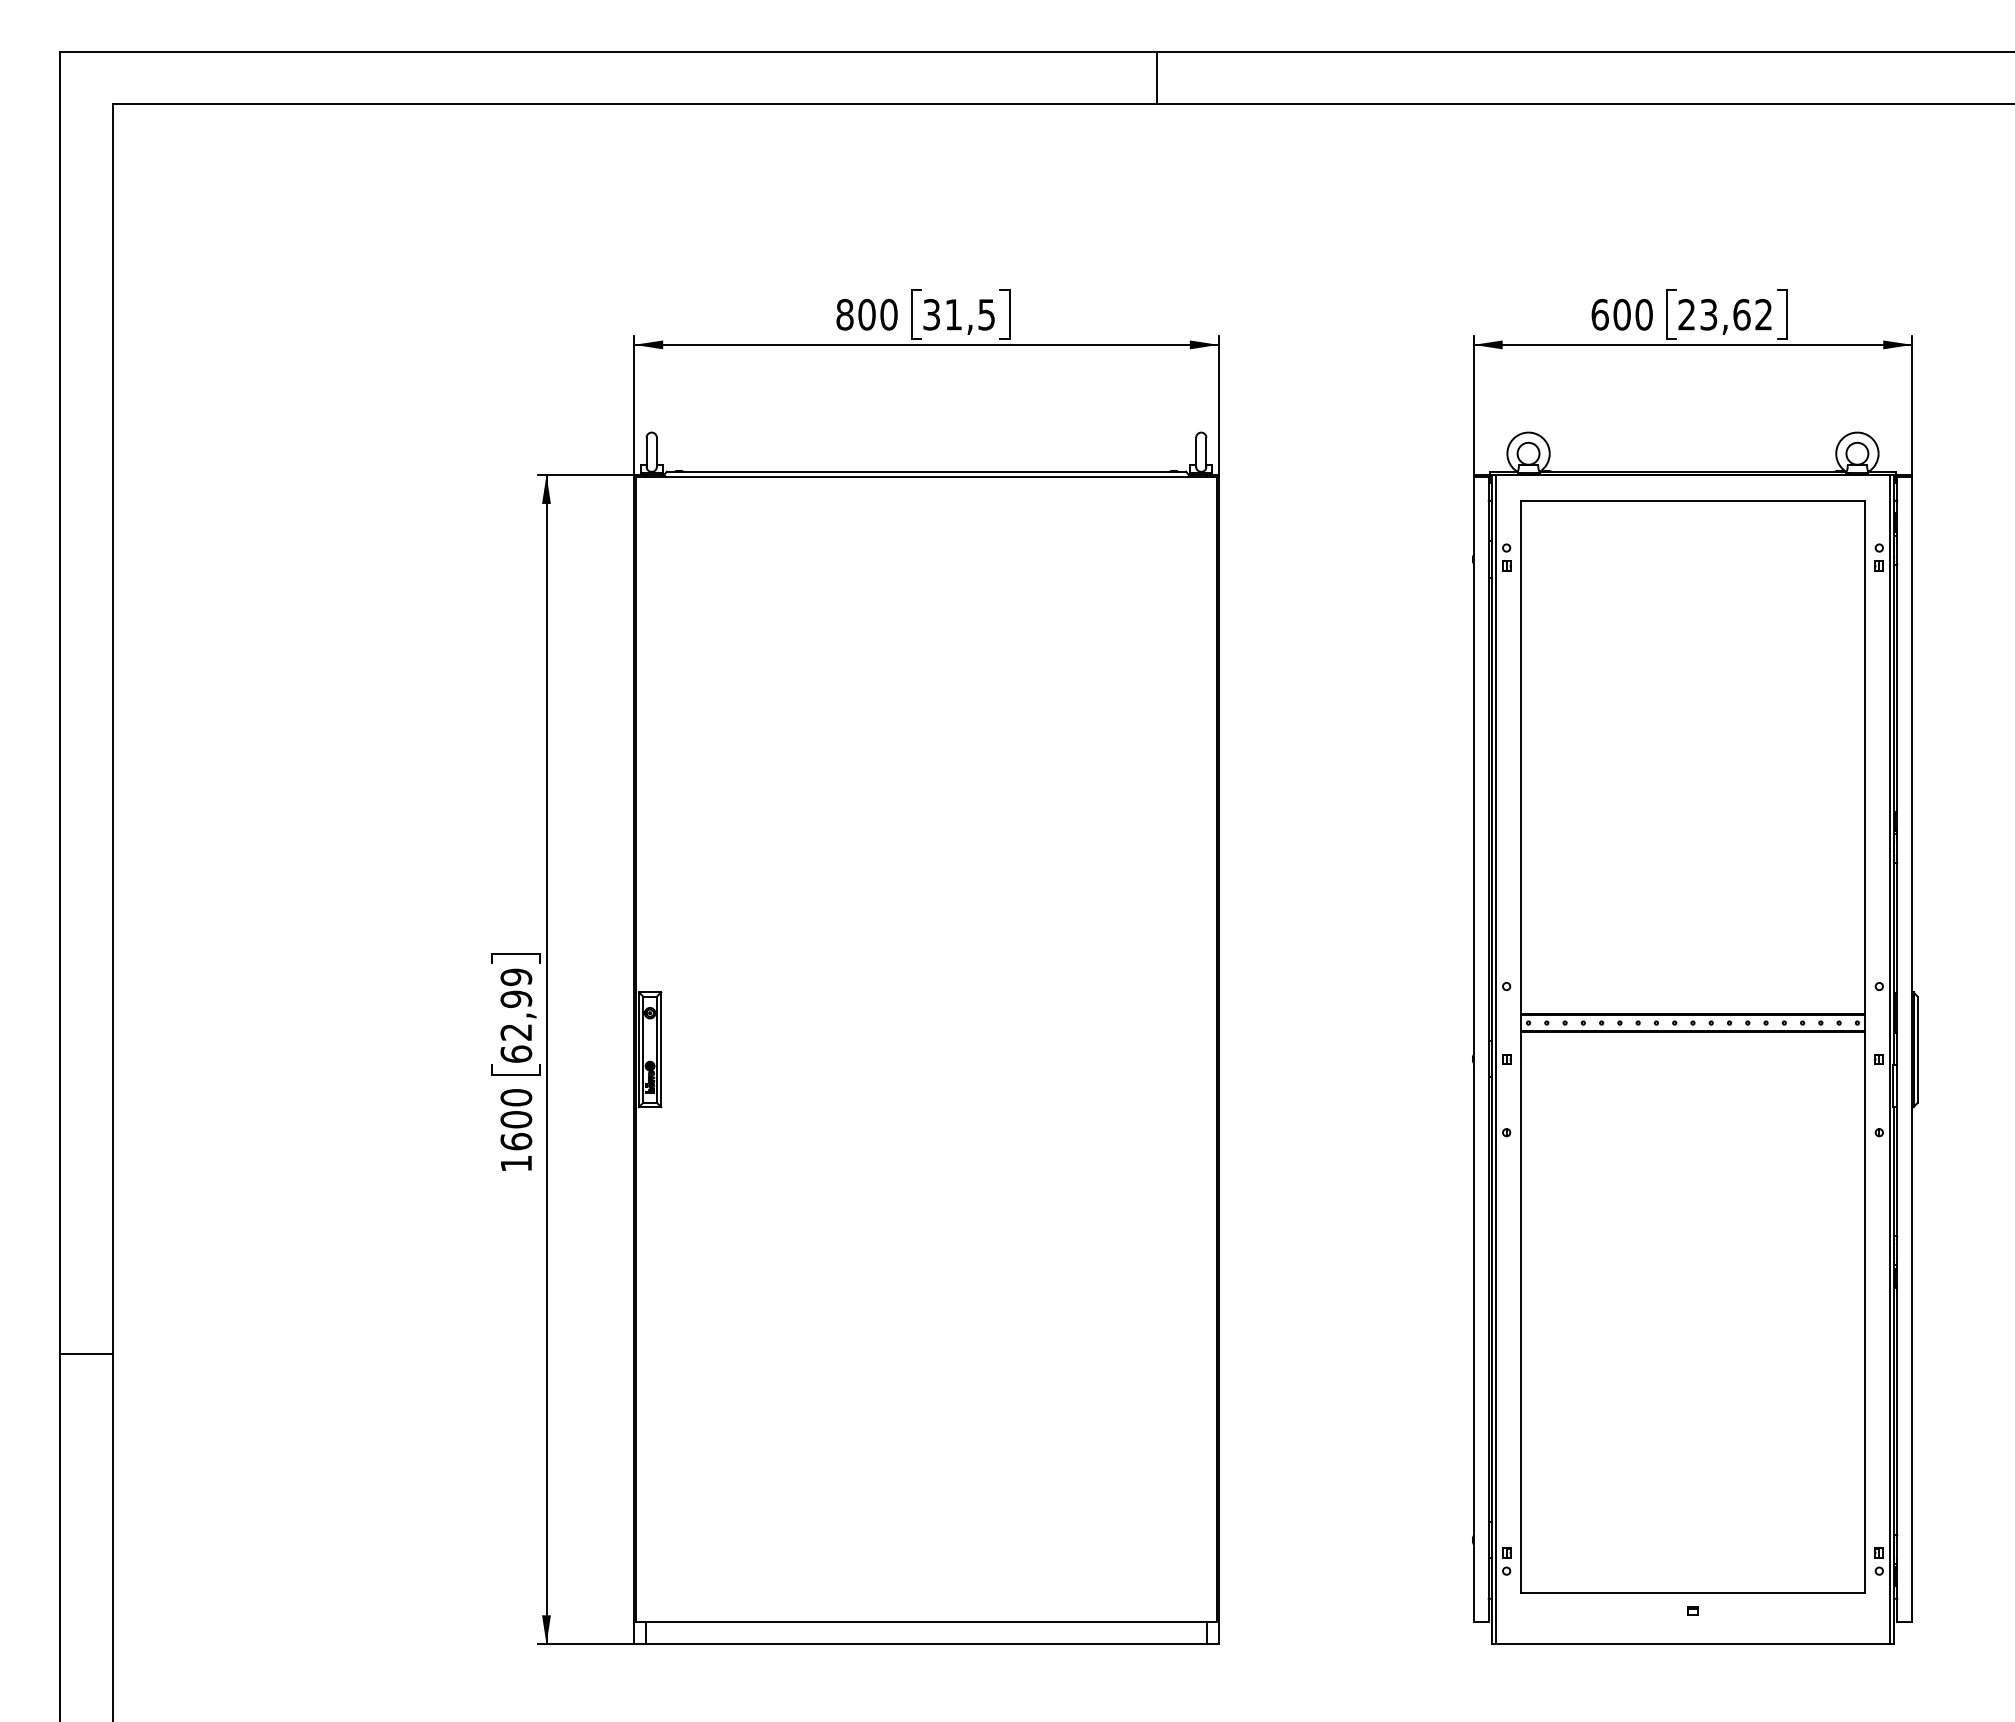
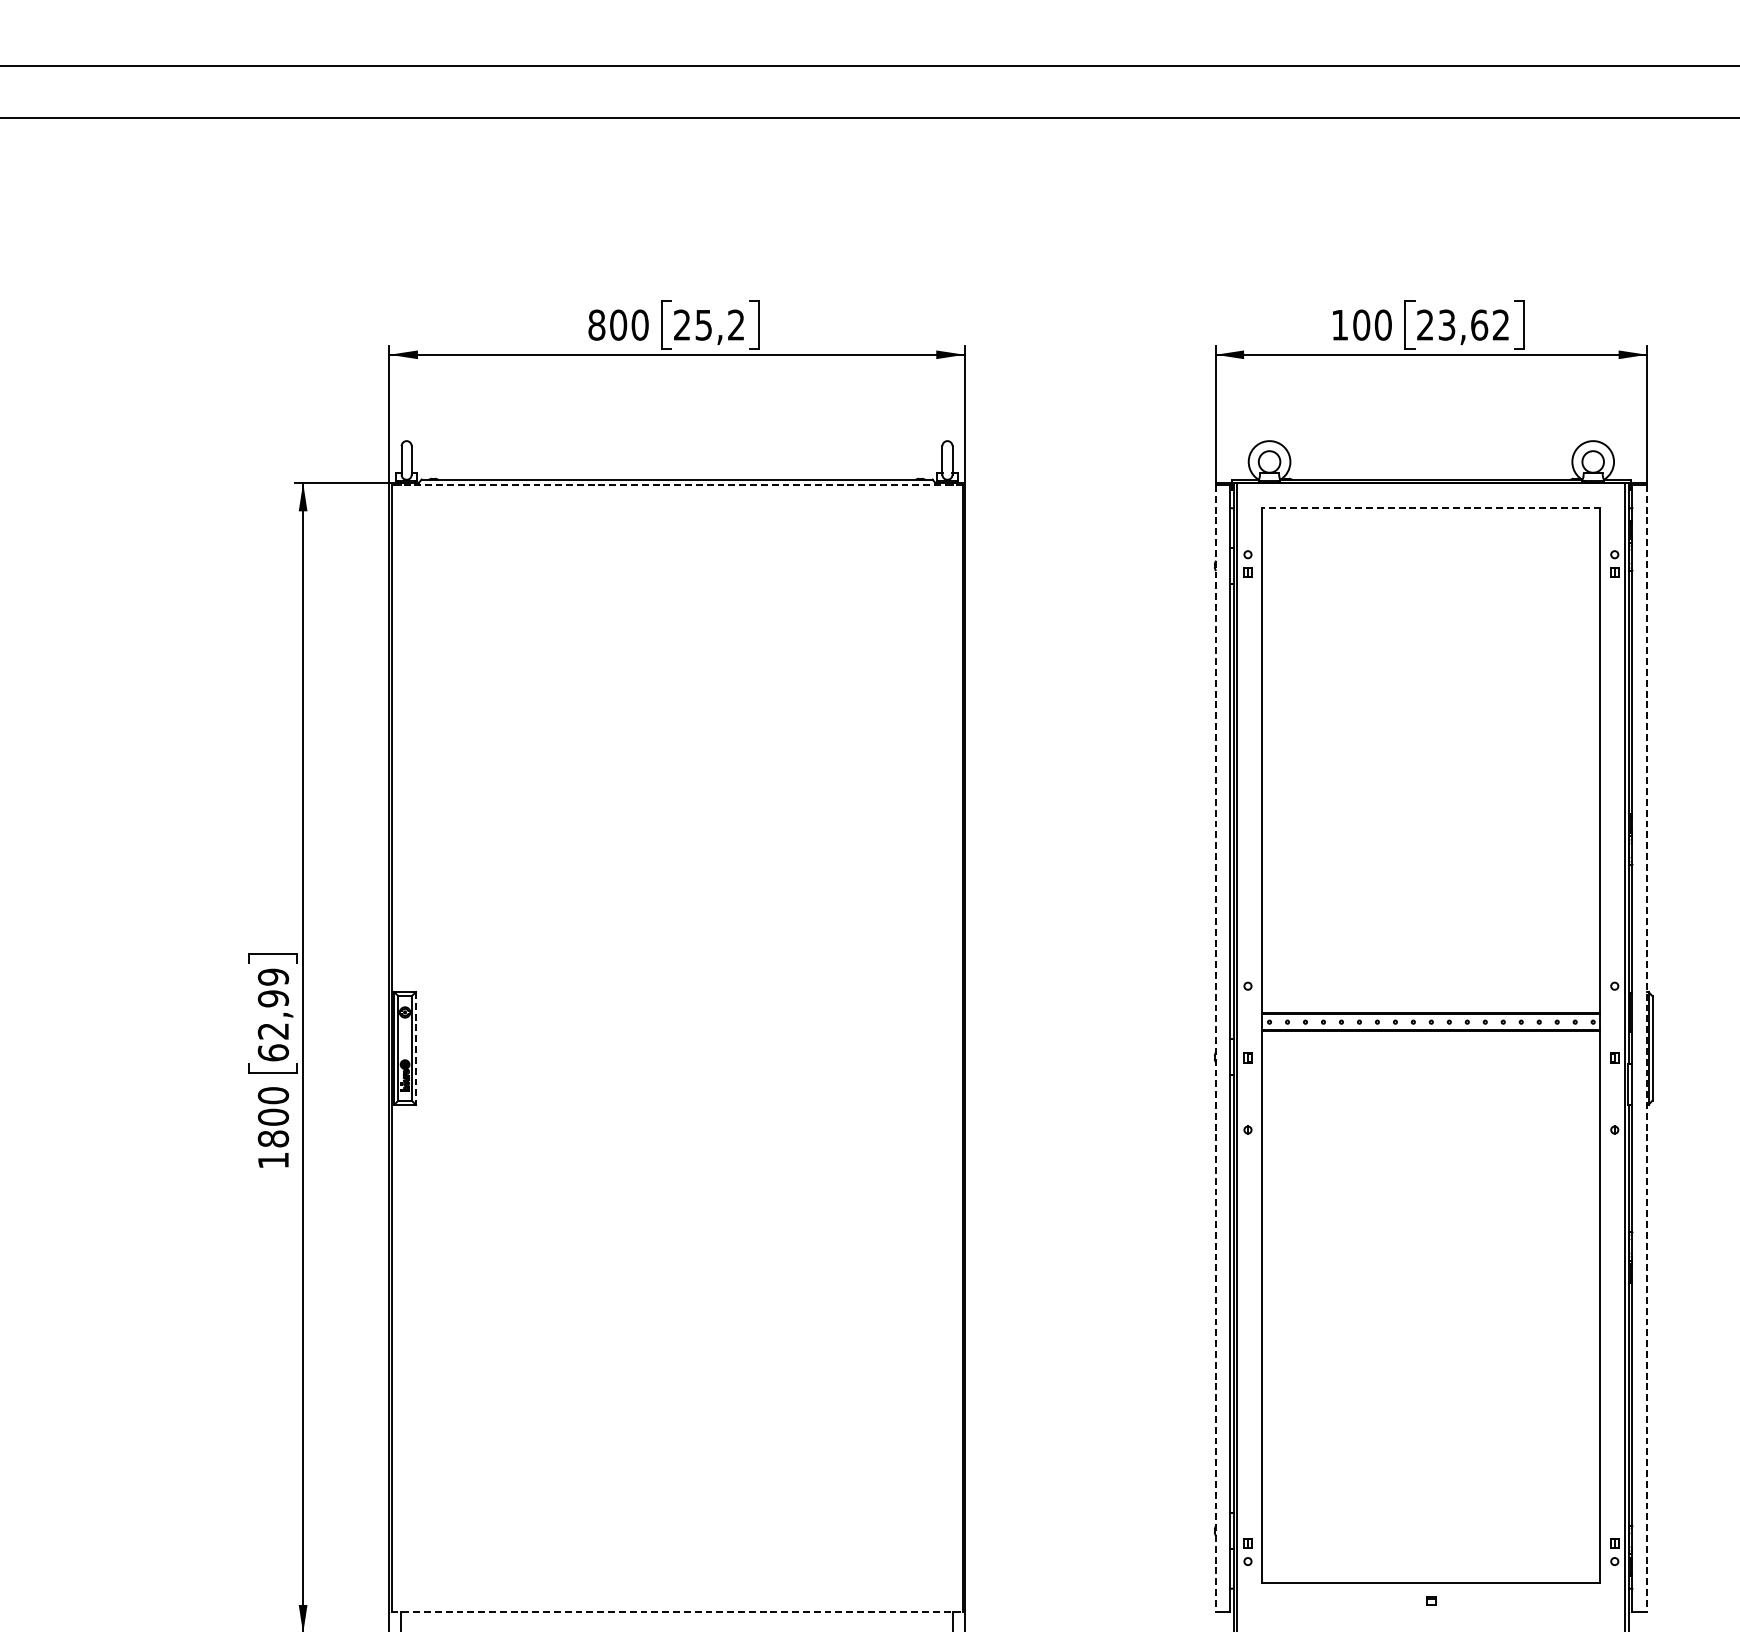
line: (1156, 77) -> (903, 91), removed
text: (958, 314) -> (708, 324), 31,5 -> 25,2
text: (1599, 314) -> (1339, 324), 600 -> 100
line: (926, 477) -> (677, 485), solid -> dashed
line: (1692, 500) -> (1430, 507), solid -> dashed
line: (1473, 1049) -> (1215, 1048), solid -> dashed
line: (1912, 1049) -> (1647, 1048), solid -> dashed
line: (661, 1050) -> (416, 1049), solid -> dashed
text: (516, 1141) -> (273, 1138), 1600 -> 1800
line: (927, 1622) -> (678, 1612), solid -> dashed

